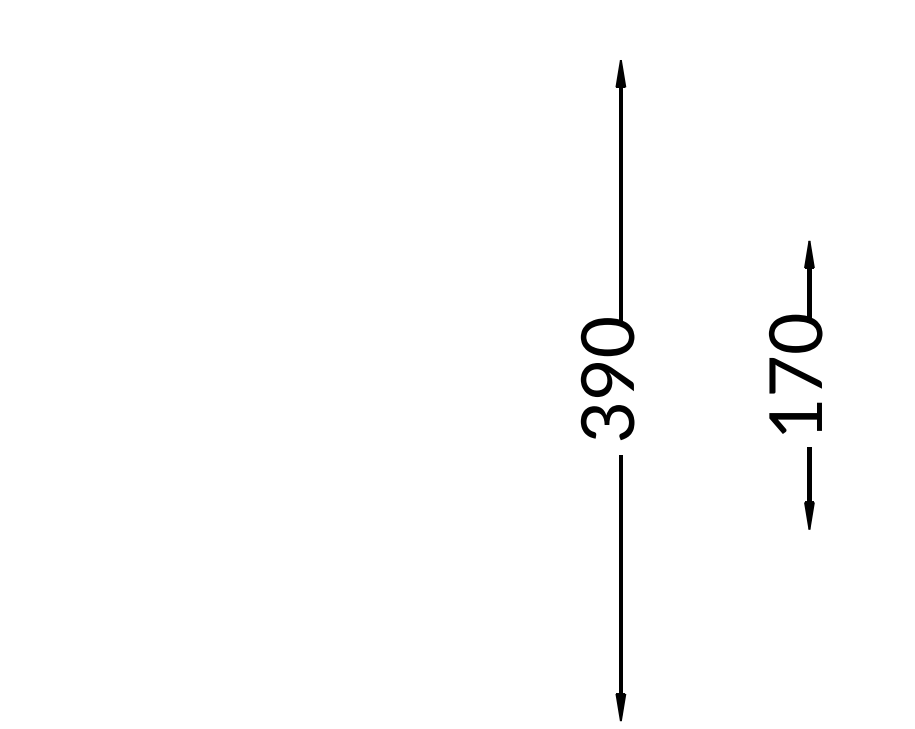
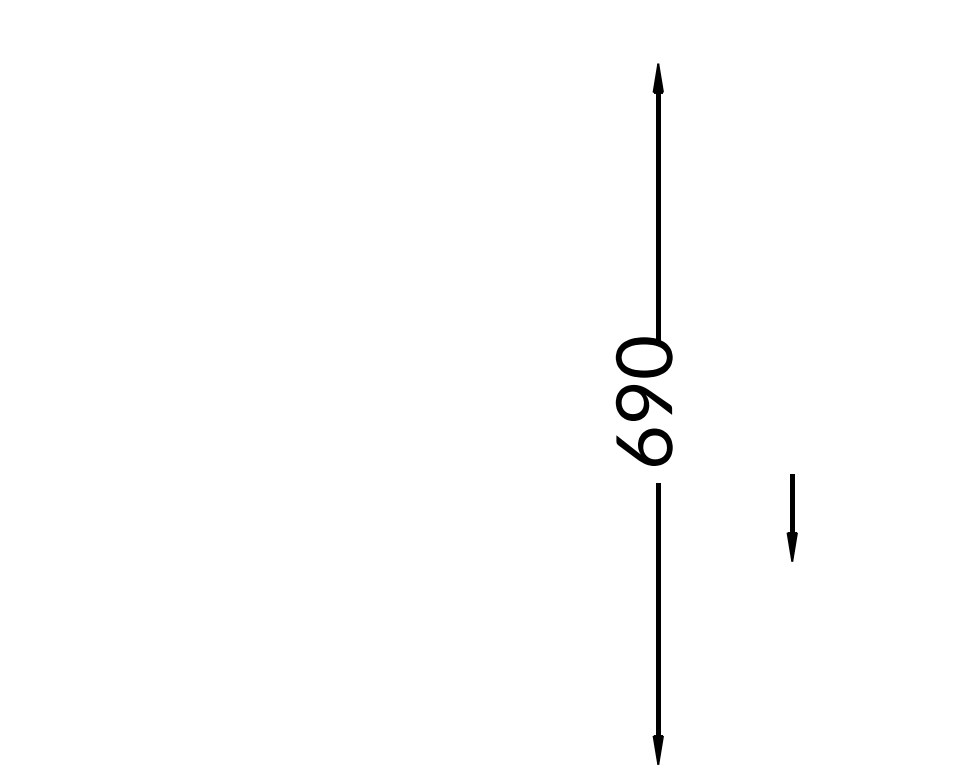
part: (795, 337) -> (843, 357), removed
text: (606, 422) -> (643, 447), 390 -> 690
part: (808, 488) -> (791, 517), moved

